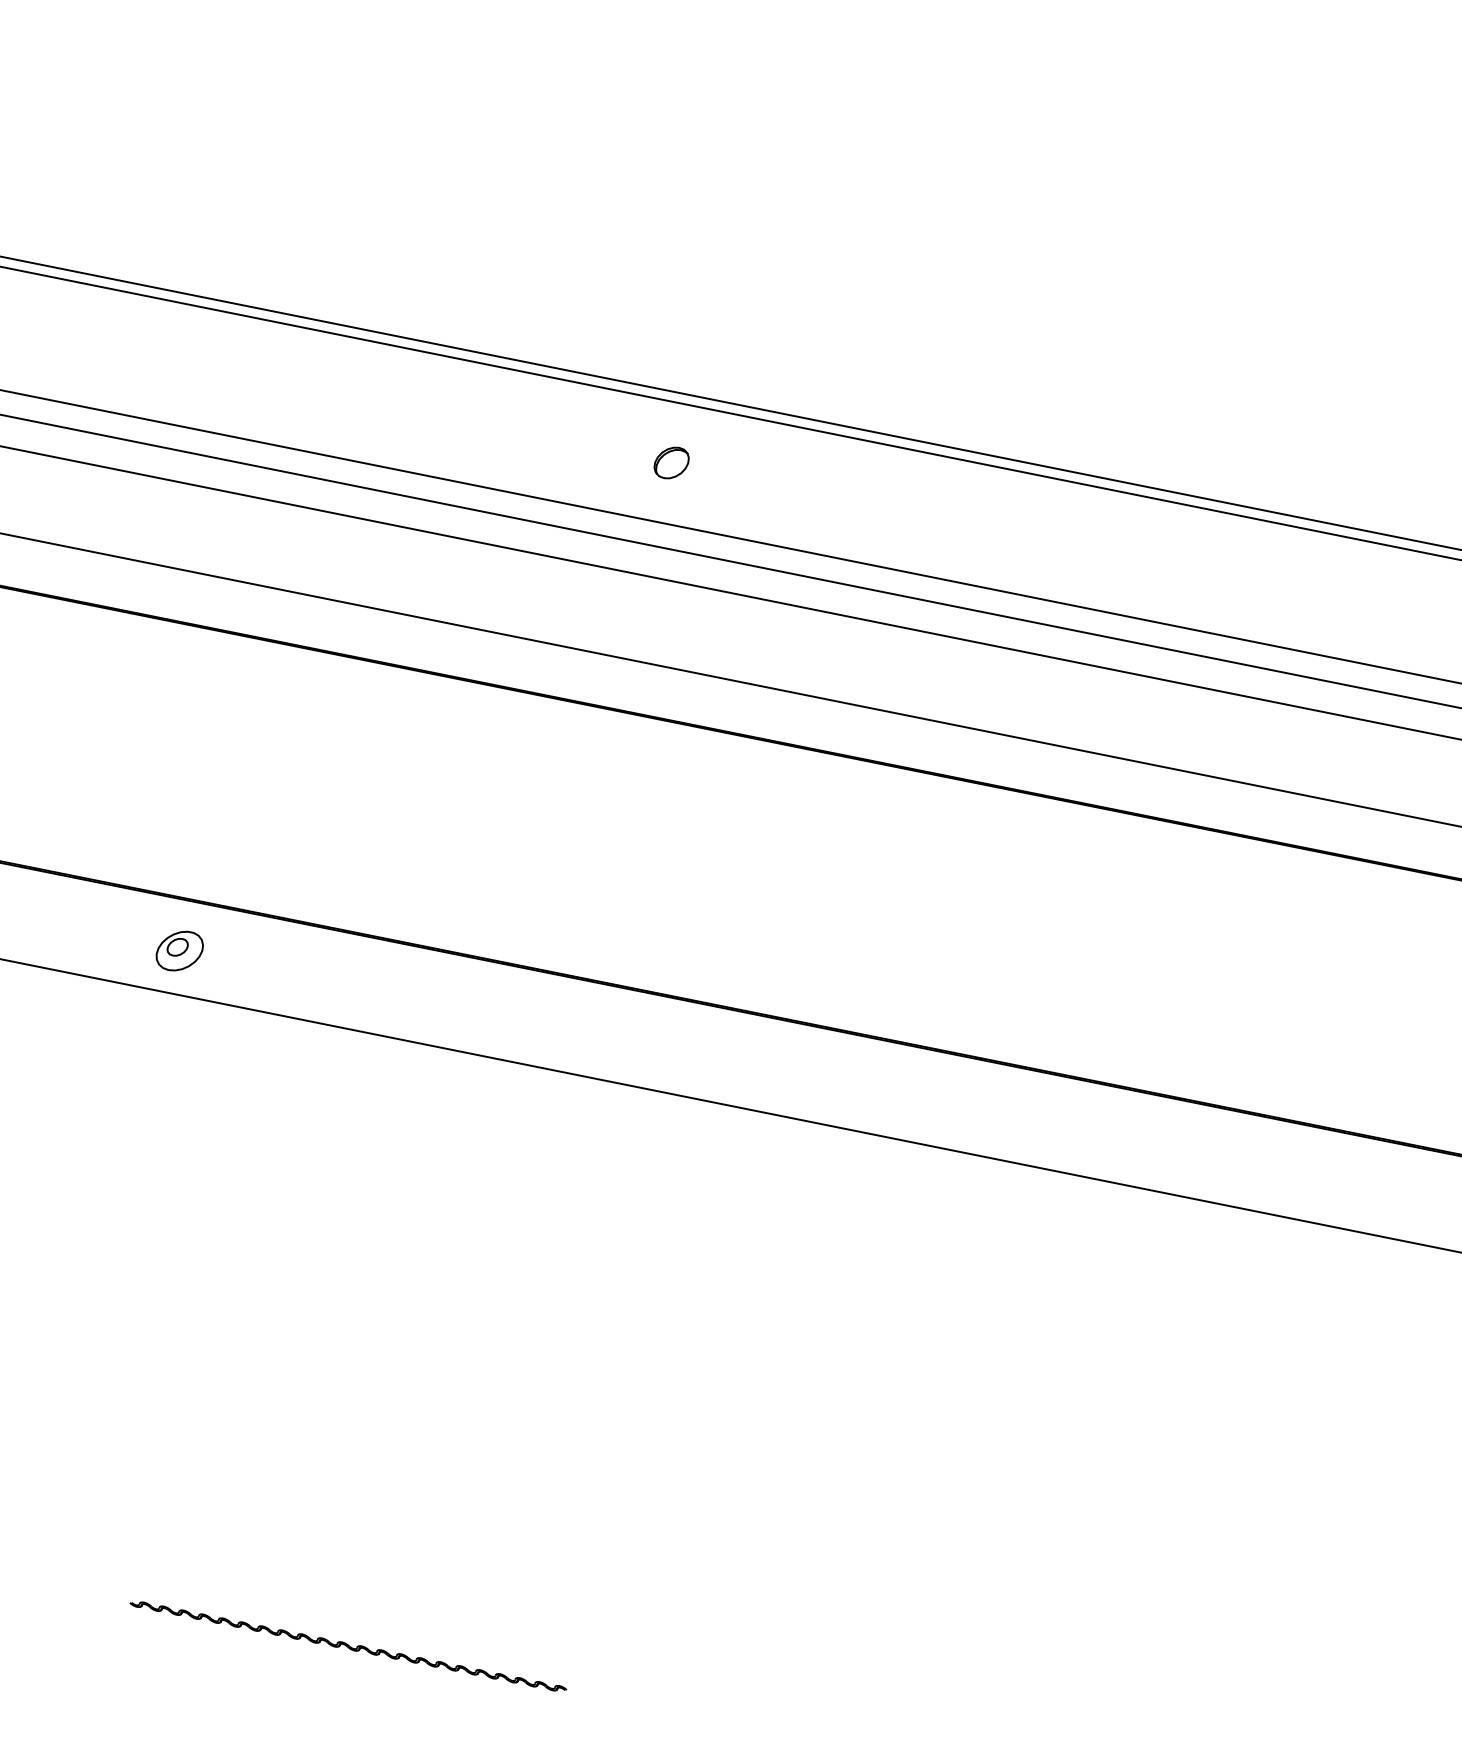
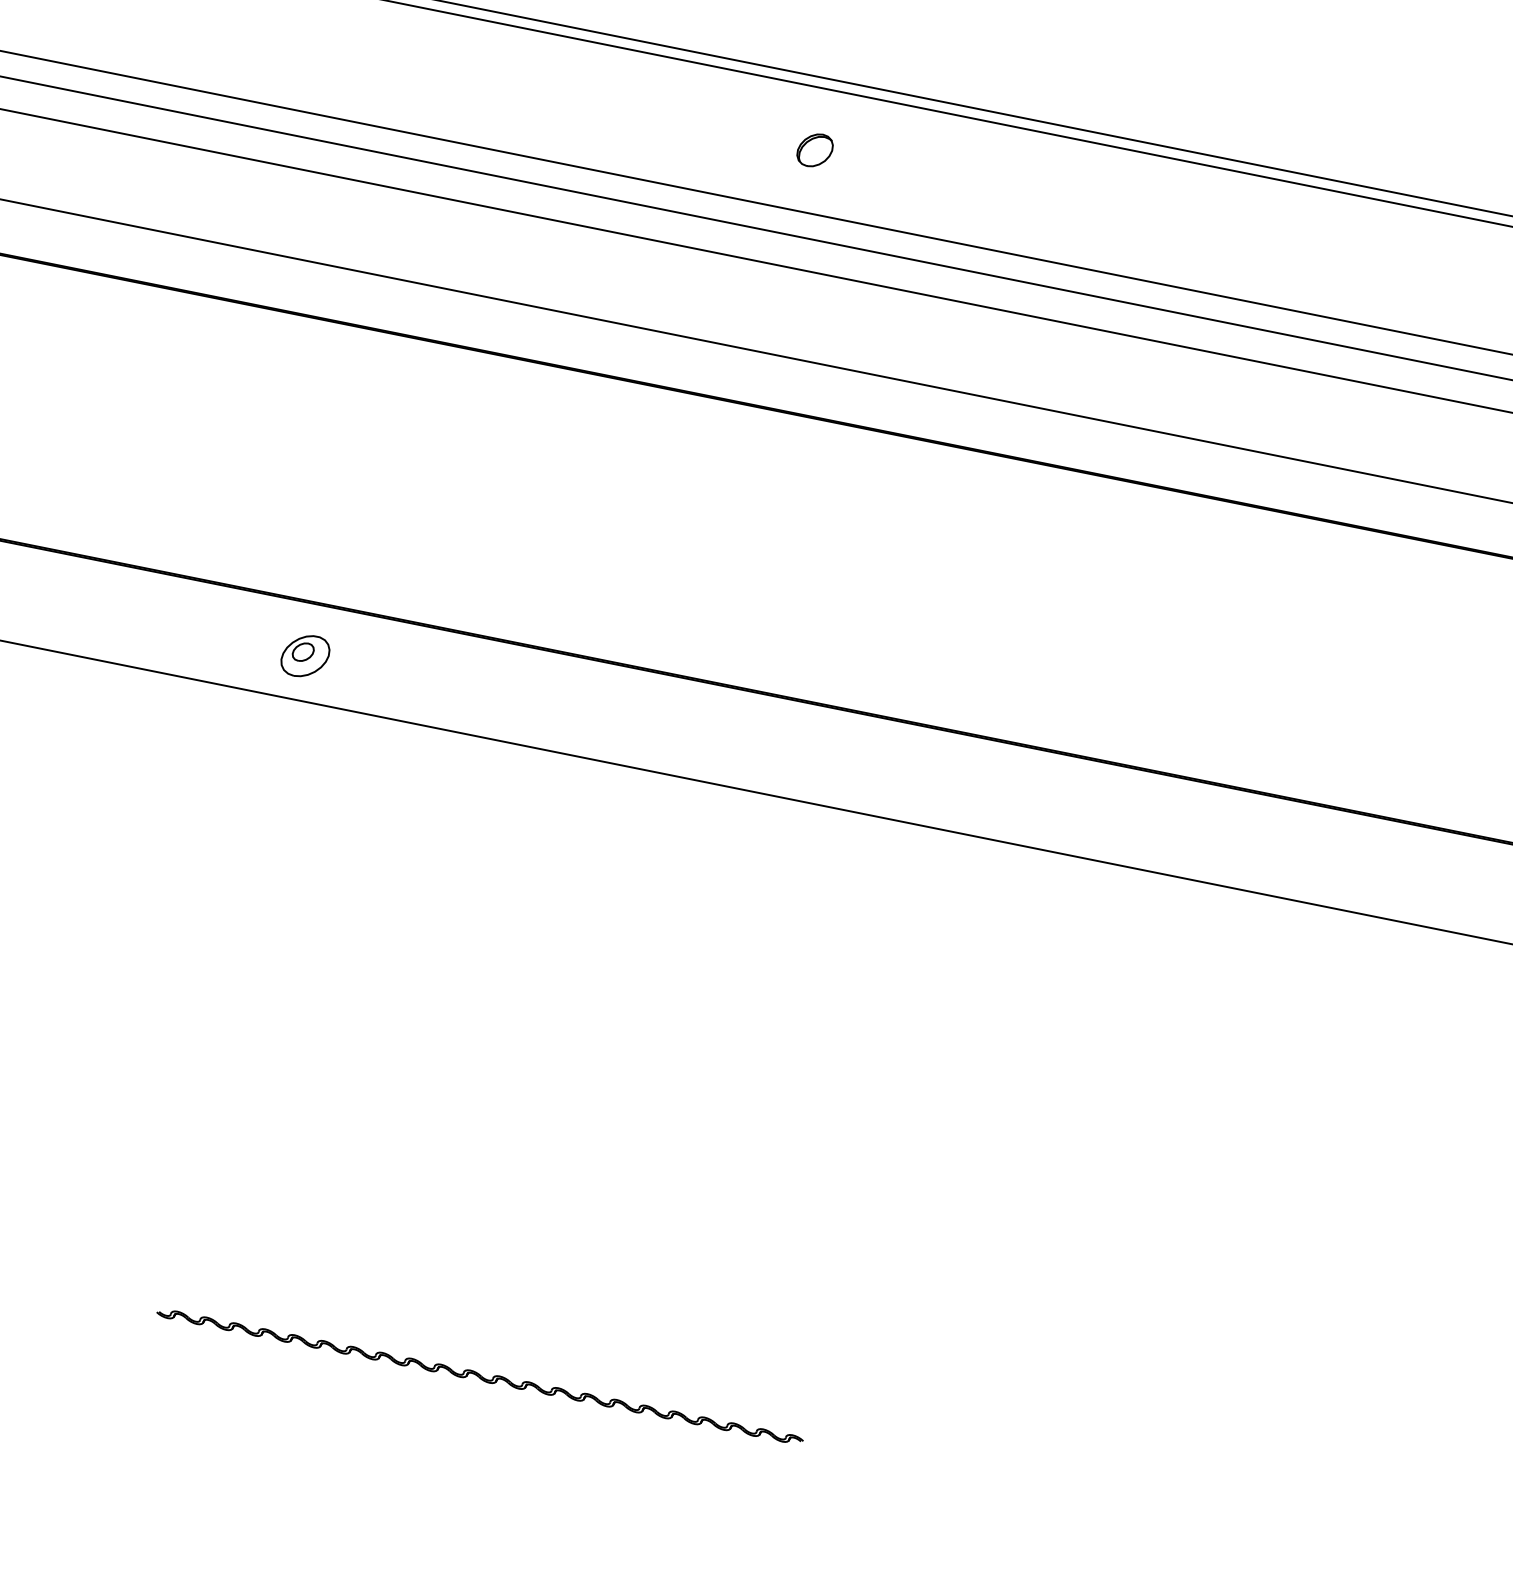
part: (348, 1646) -> (480, 1376), size x1.43

